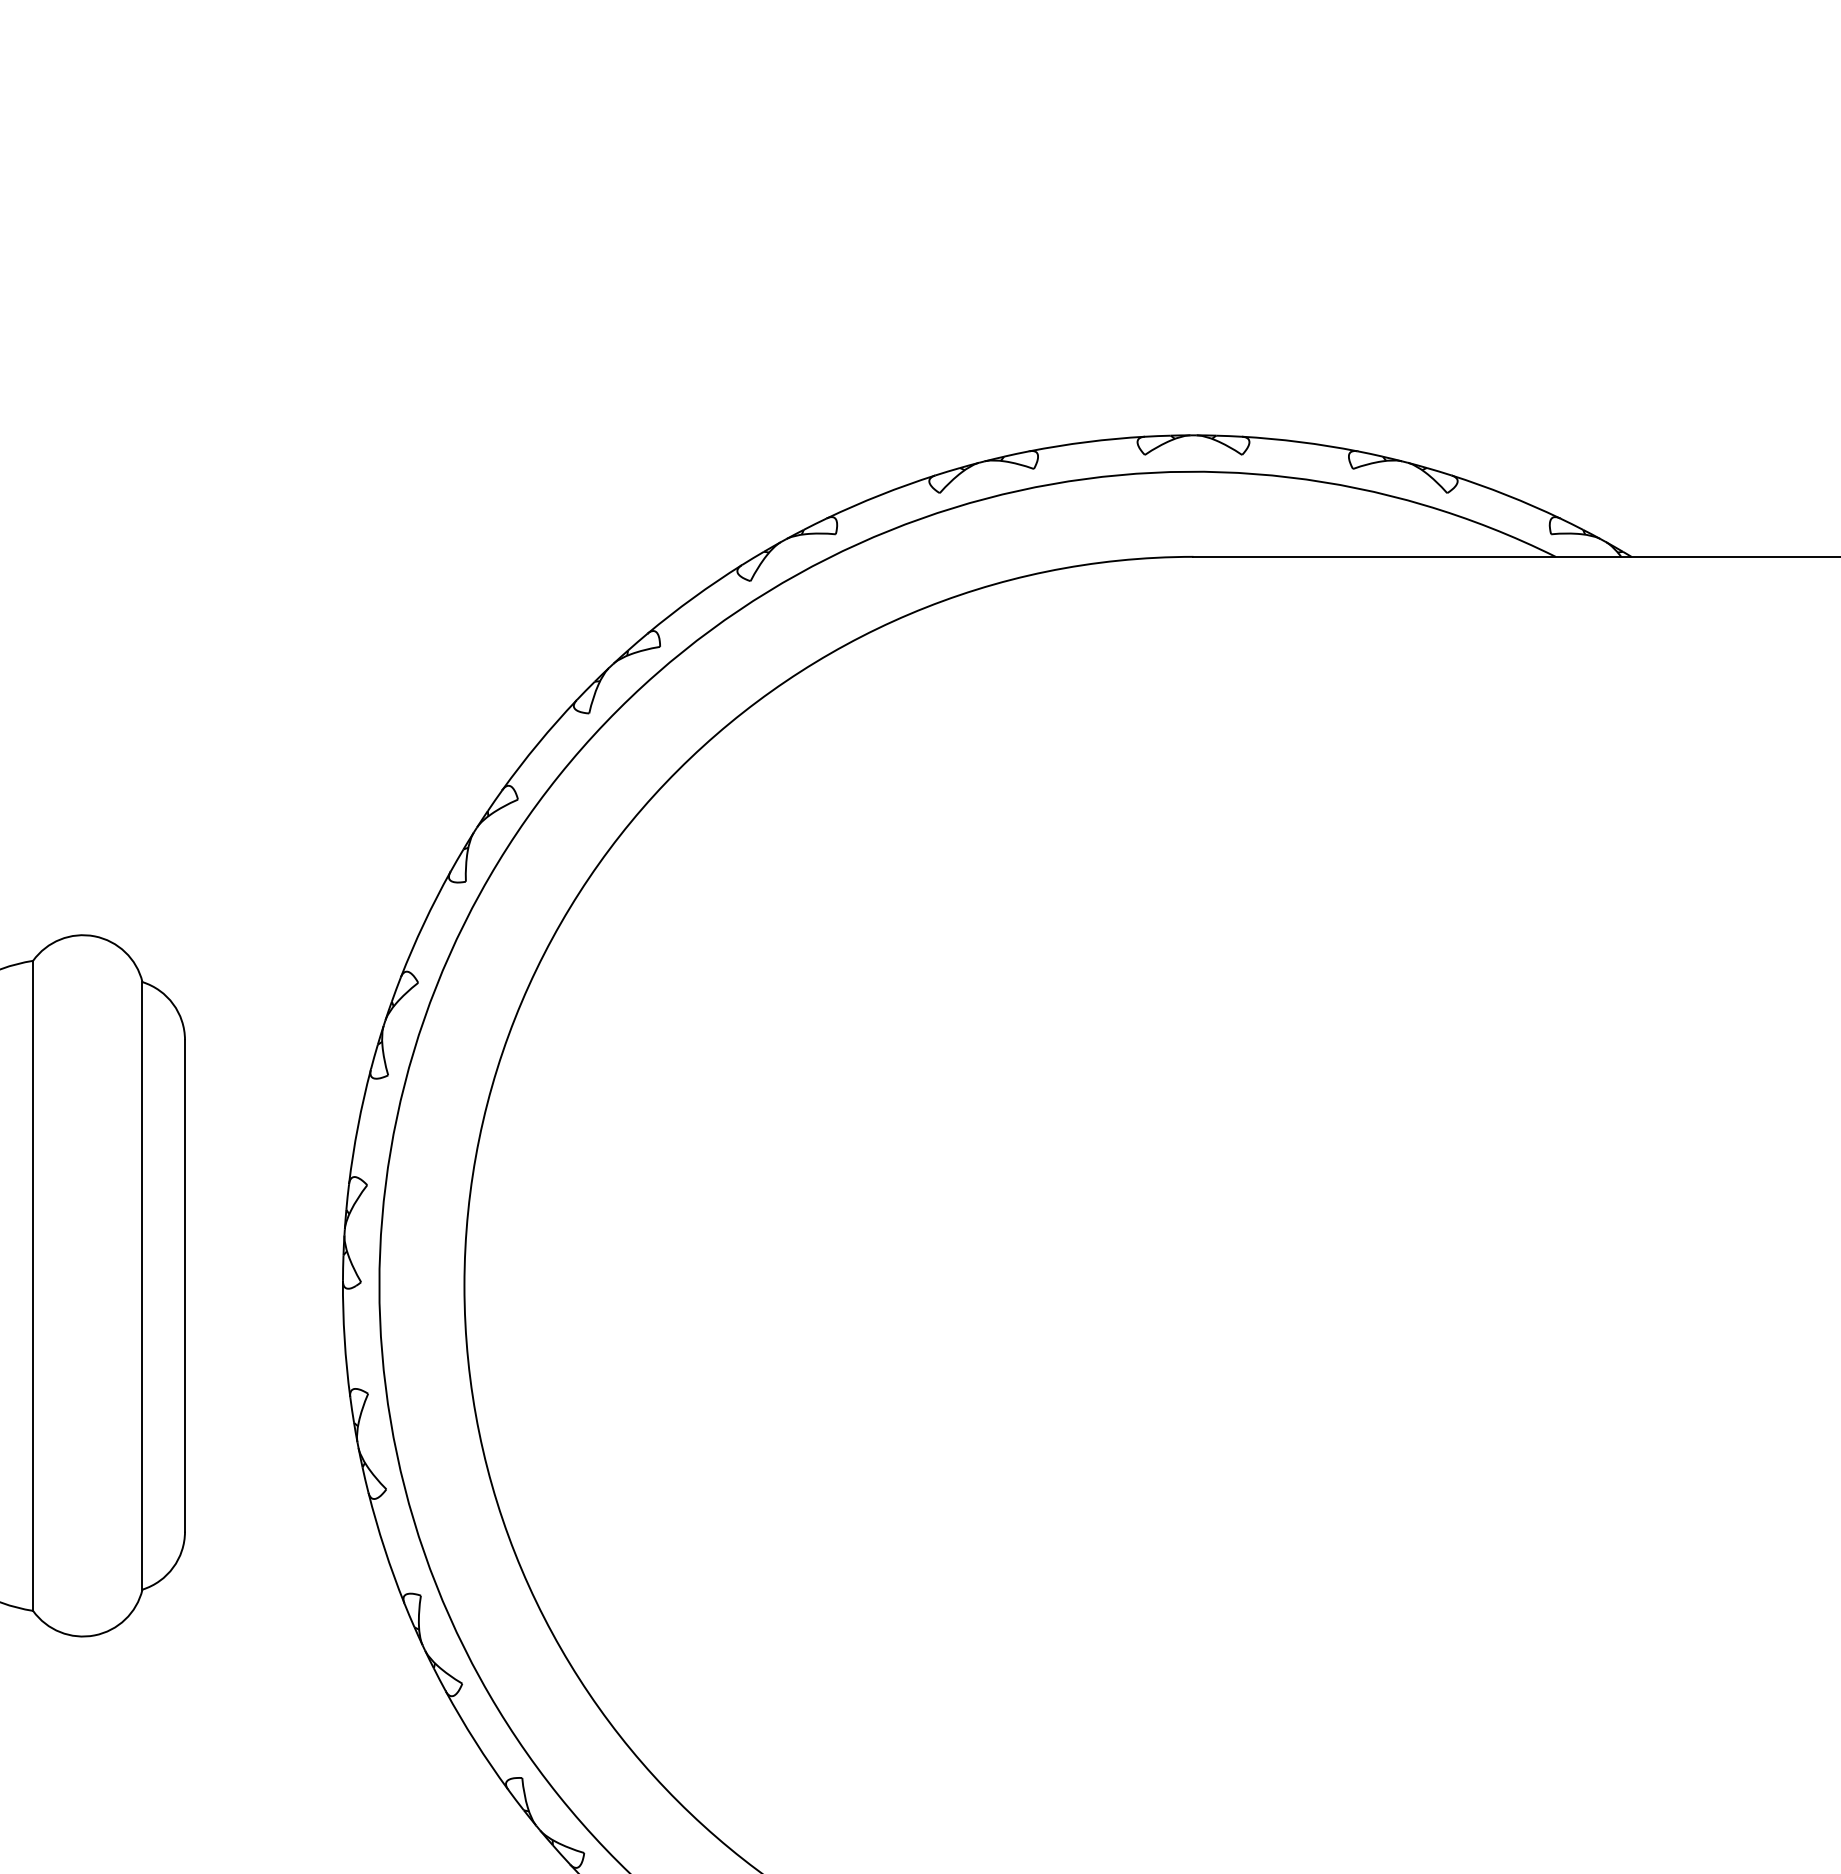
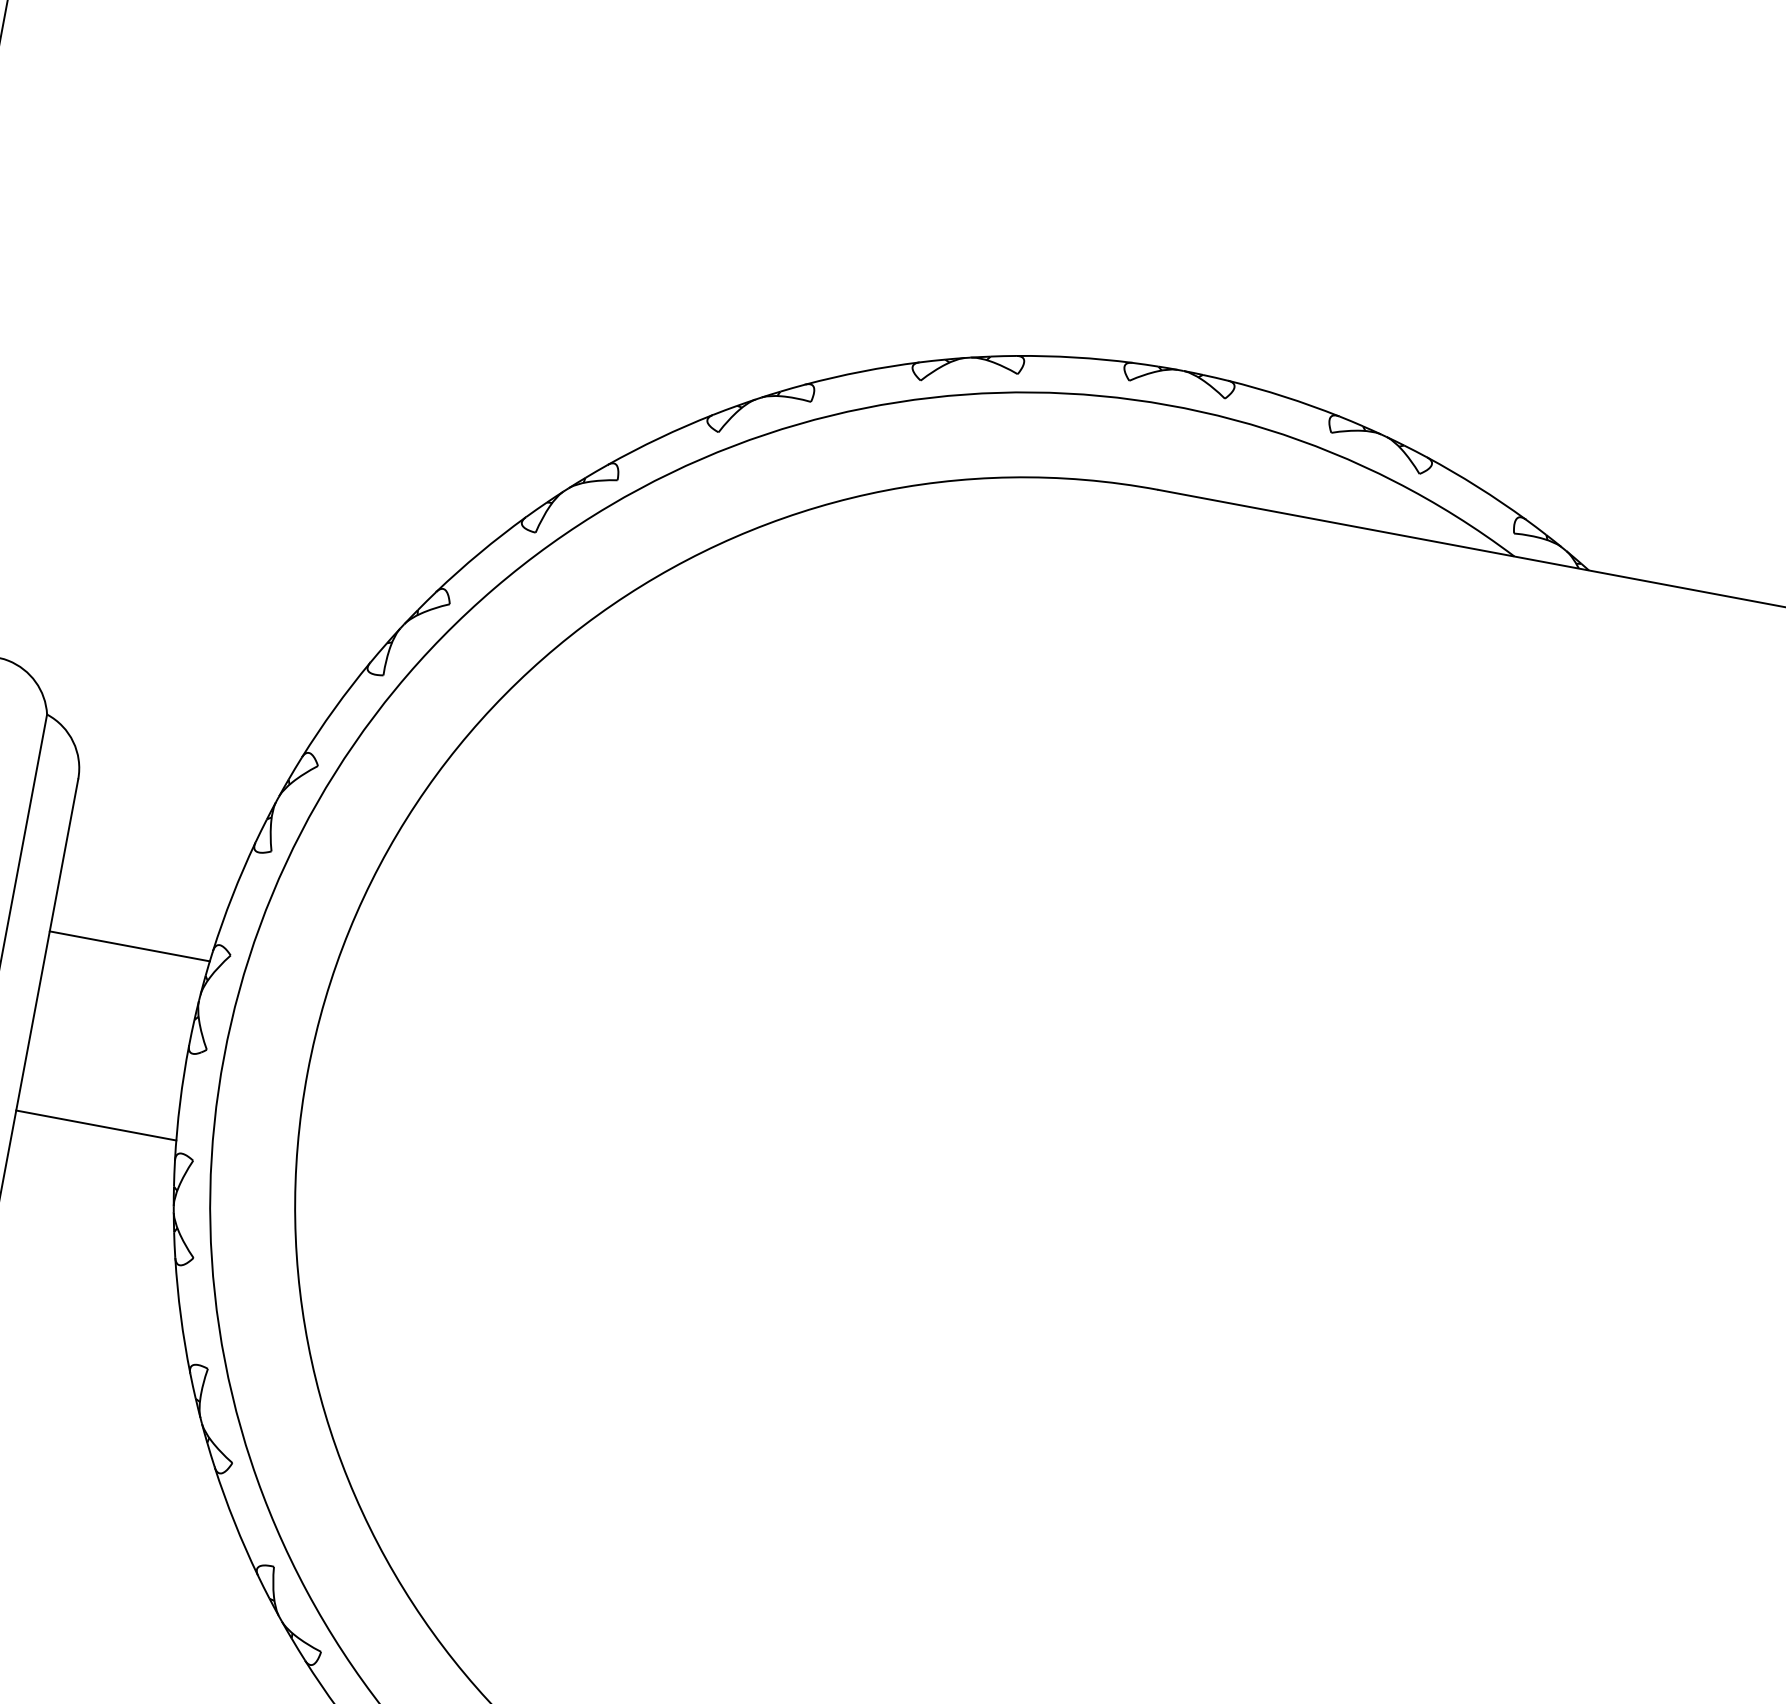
line: (266, 1194) -> (129, 946), added
line: (266, 1377) -> (96, 1126), added

